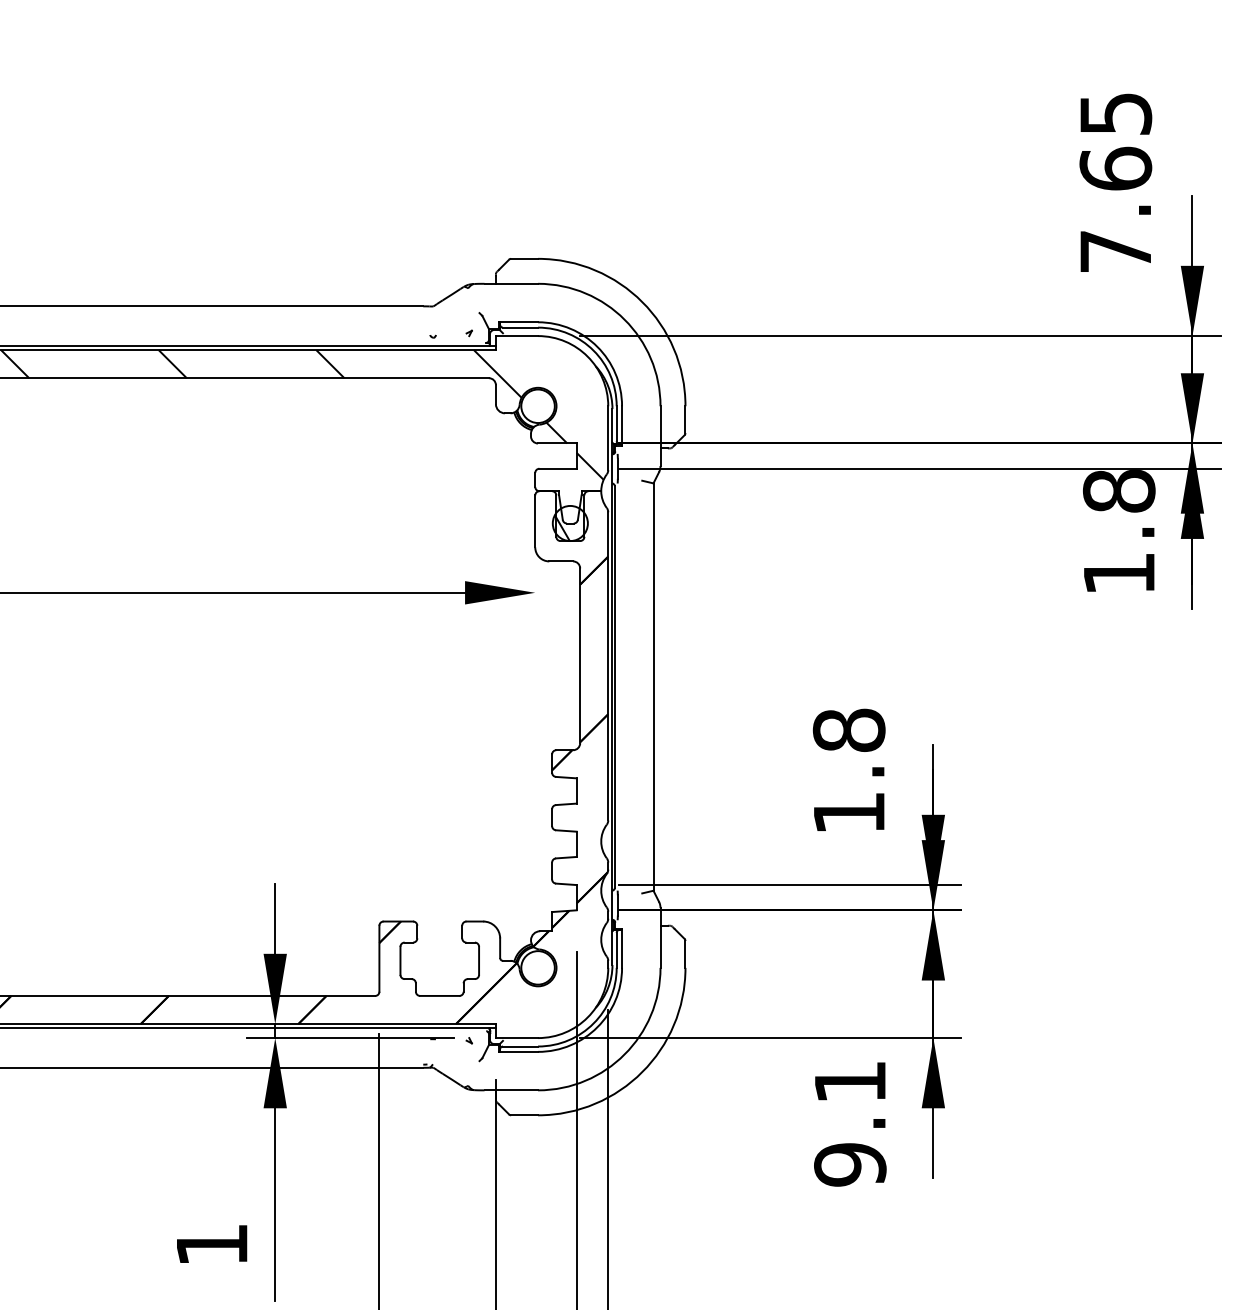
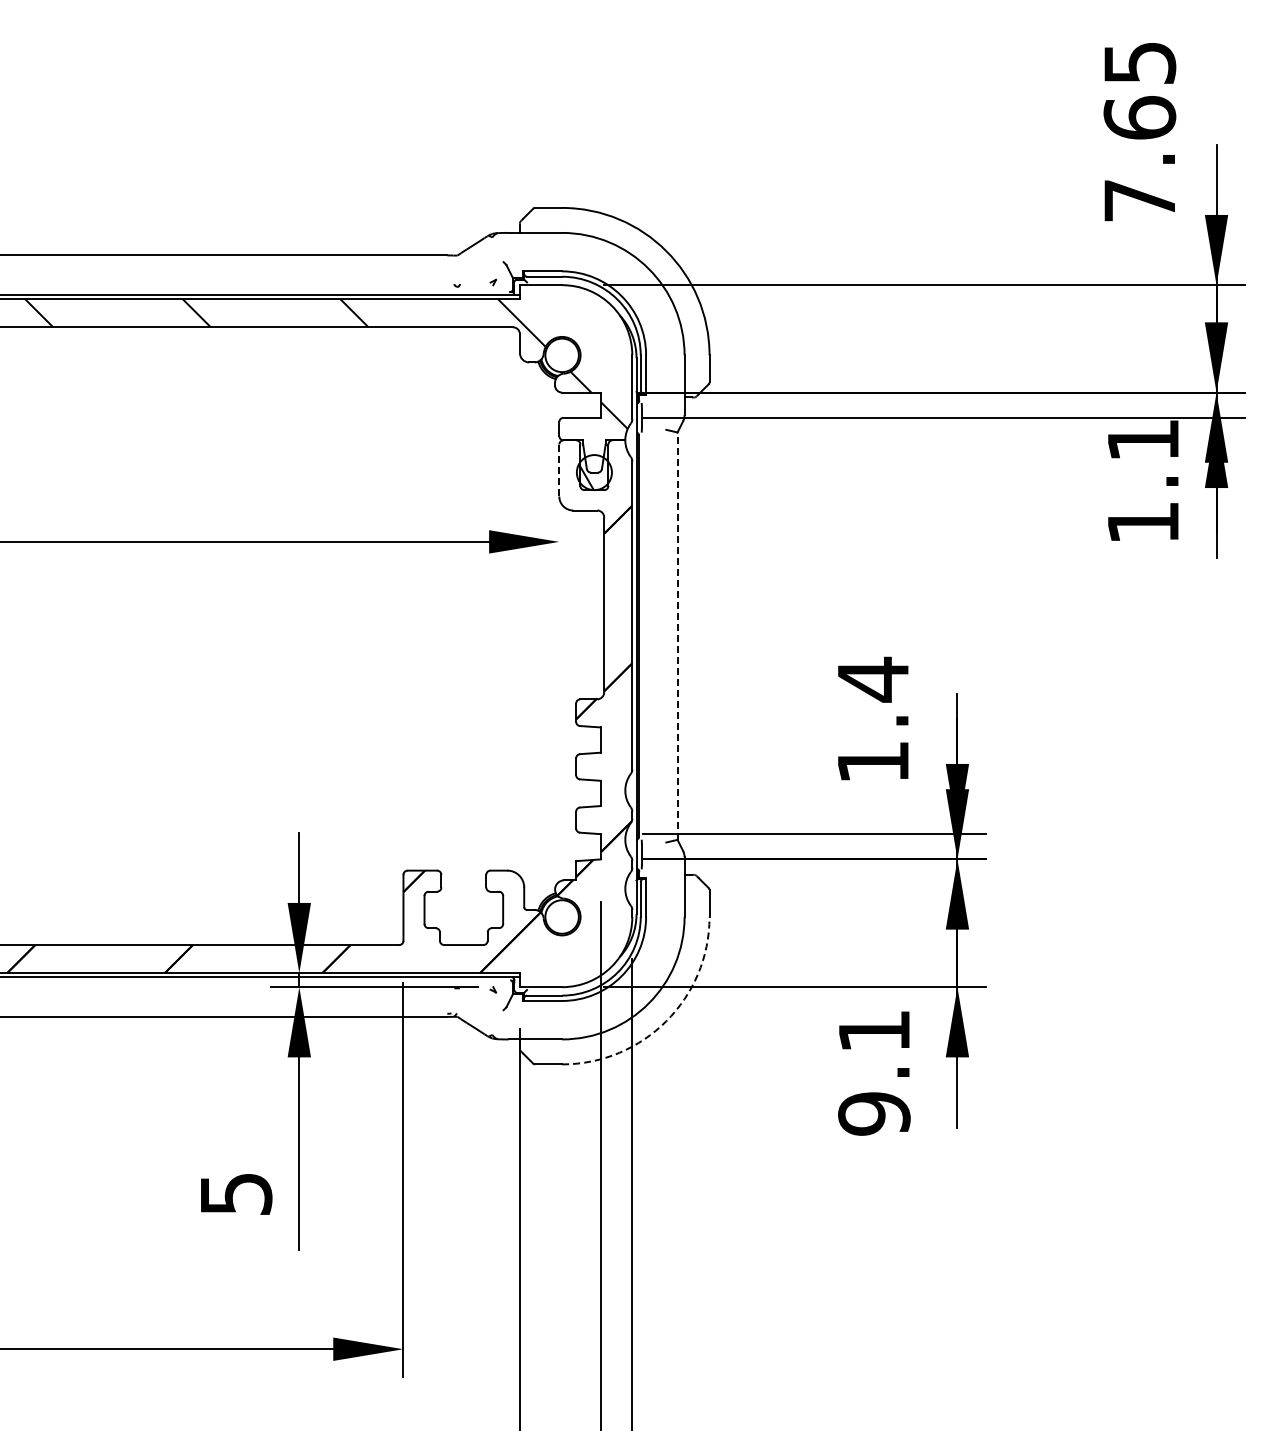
text: (1119, 491) -> (1143, 440), 1.8 -> 1.1
line: (535, 521) -> (559, 470), solid -> dashed
line: (653, 687) -> (677, 636), solid -> dashed
text: (849, 730) -> (873, 679), 1.8 -> 1.4
arc: (642, 1072) -> (666, 1021), solid -> dashed
text: (212, 1245) -> (236, 1194), 1 -> 5

